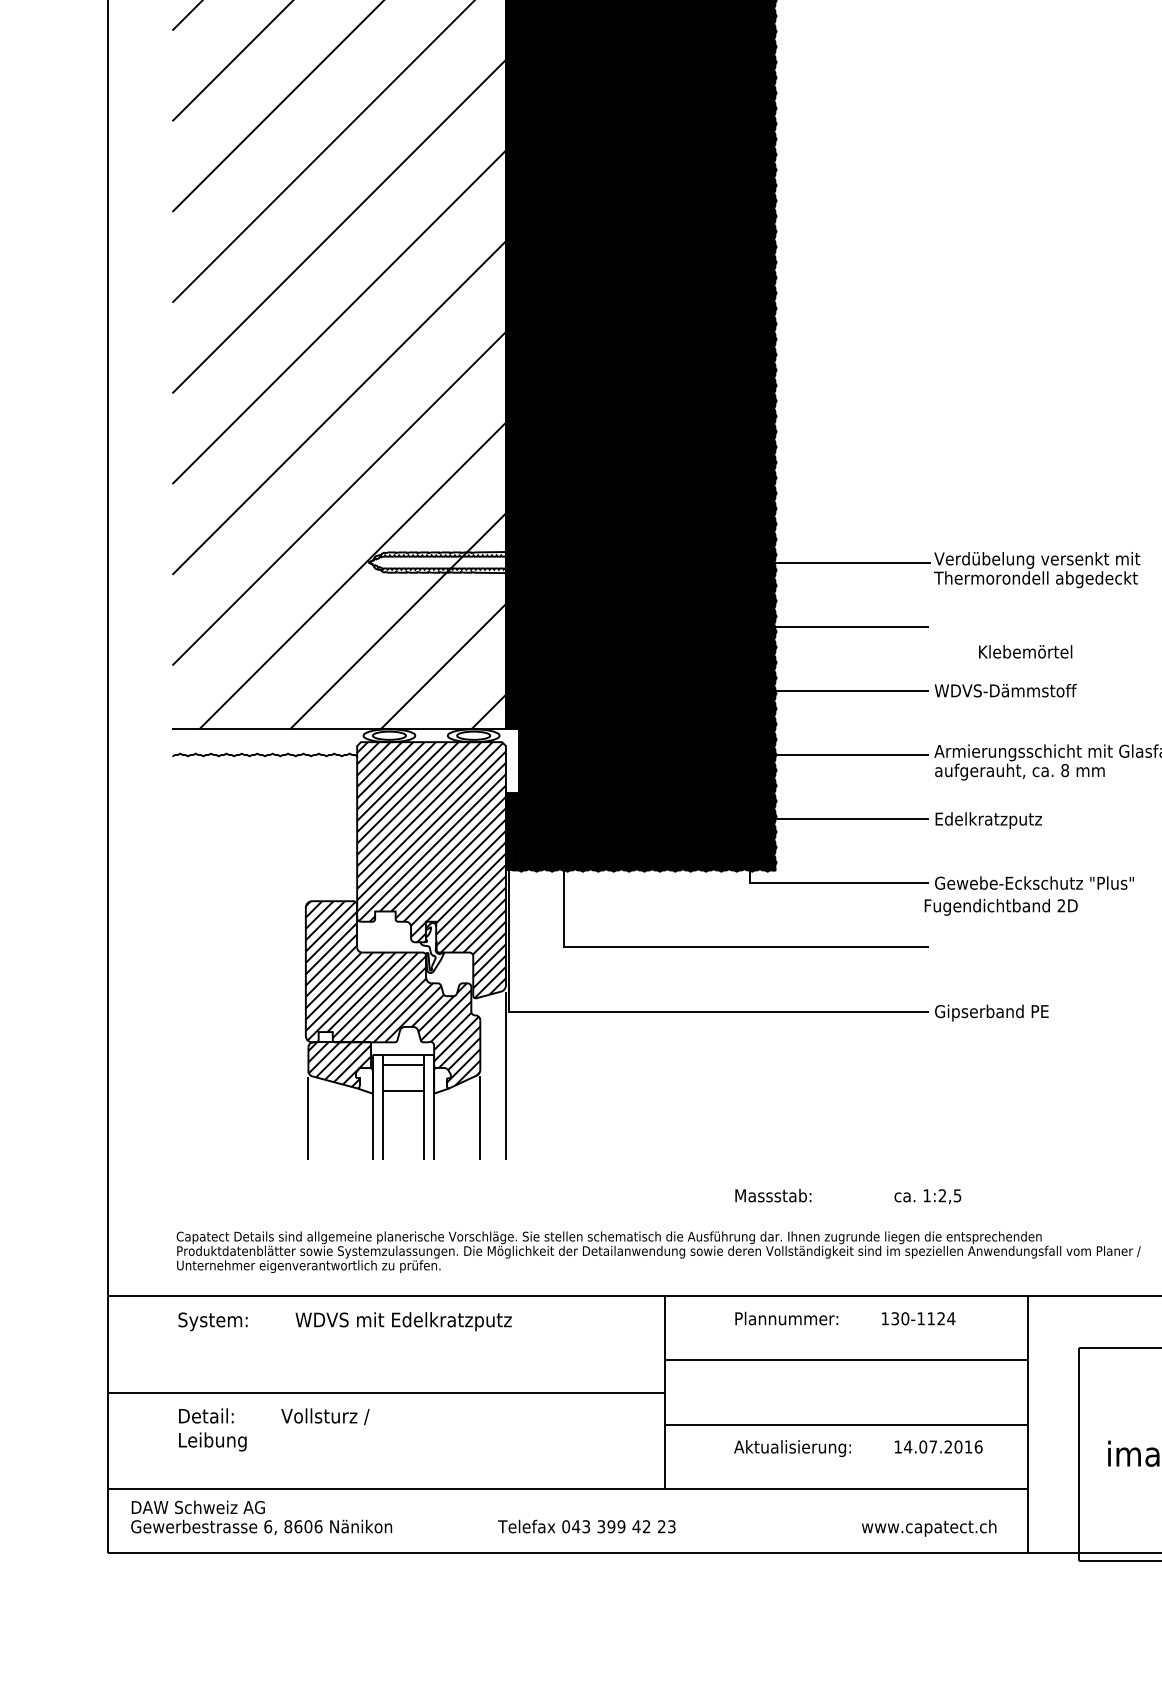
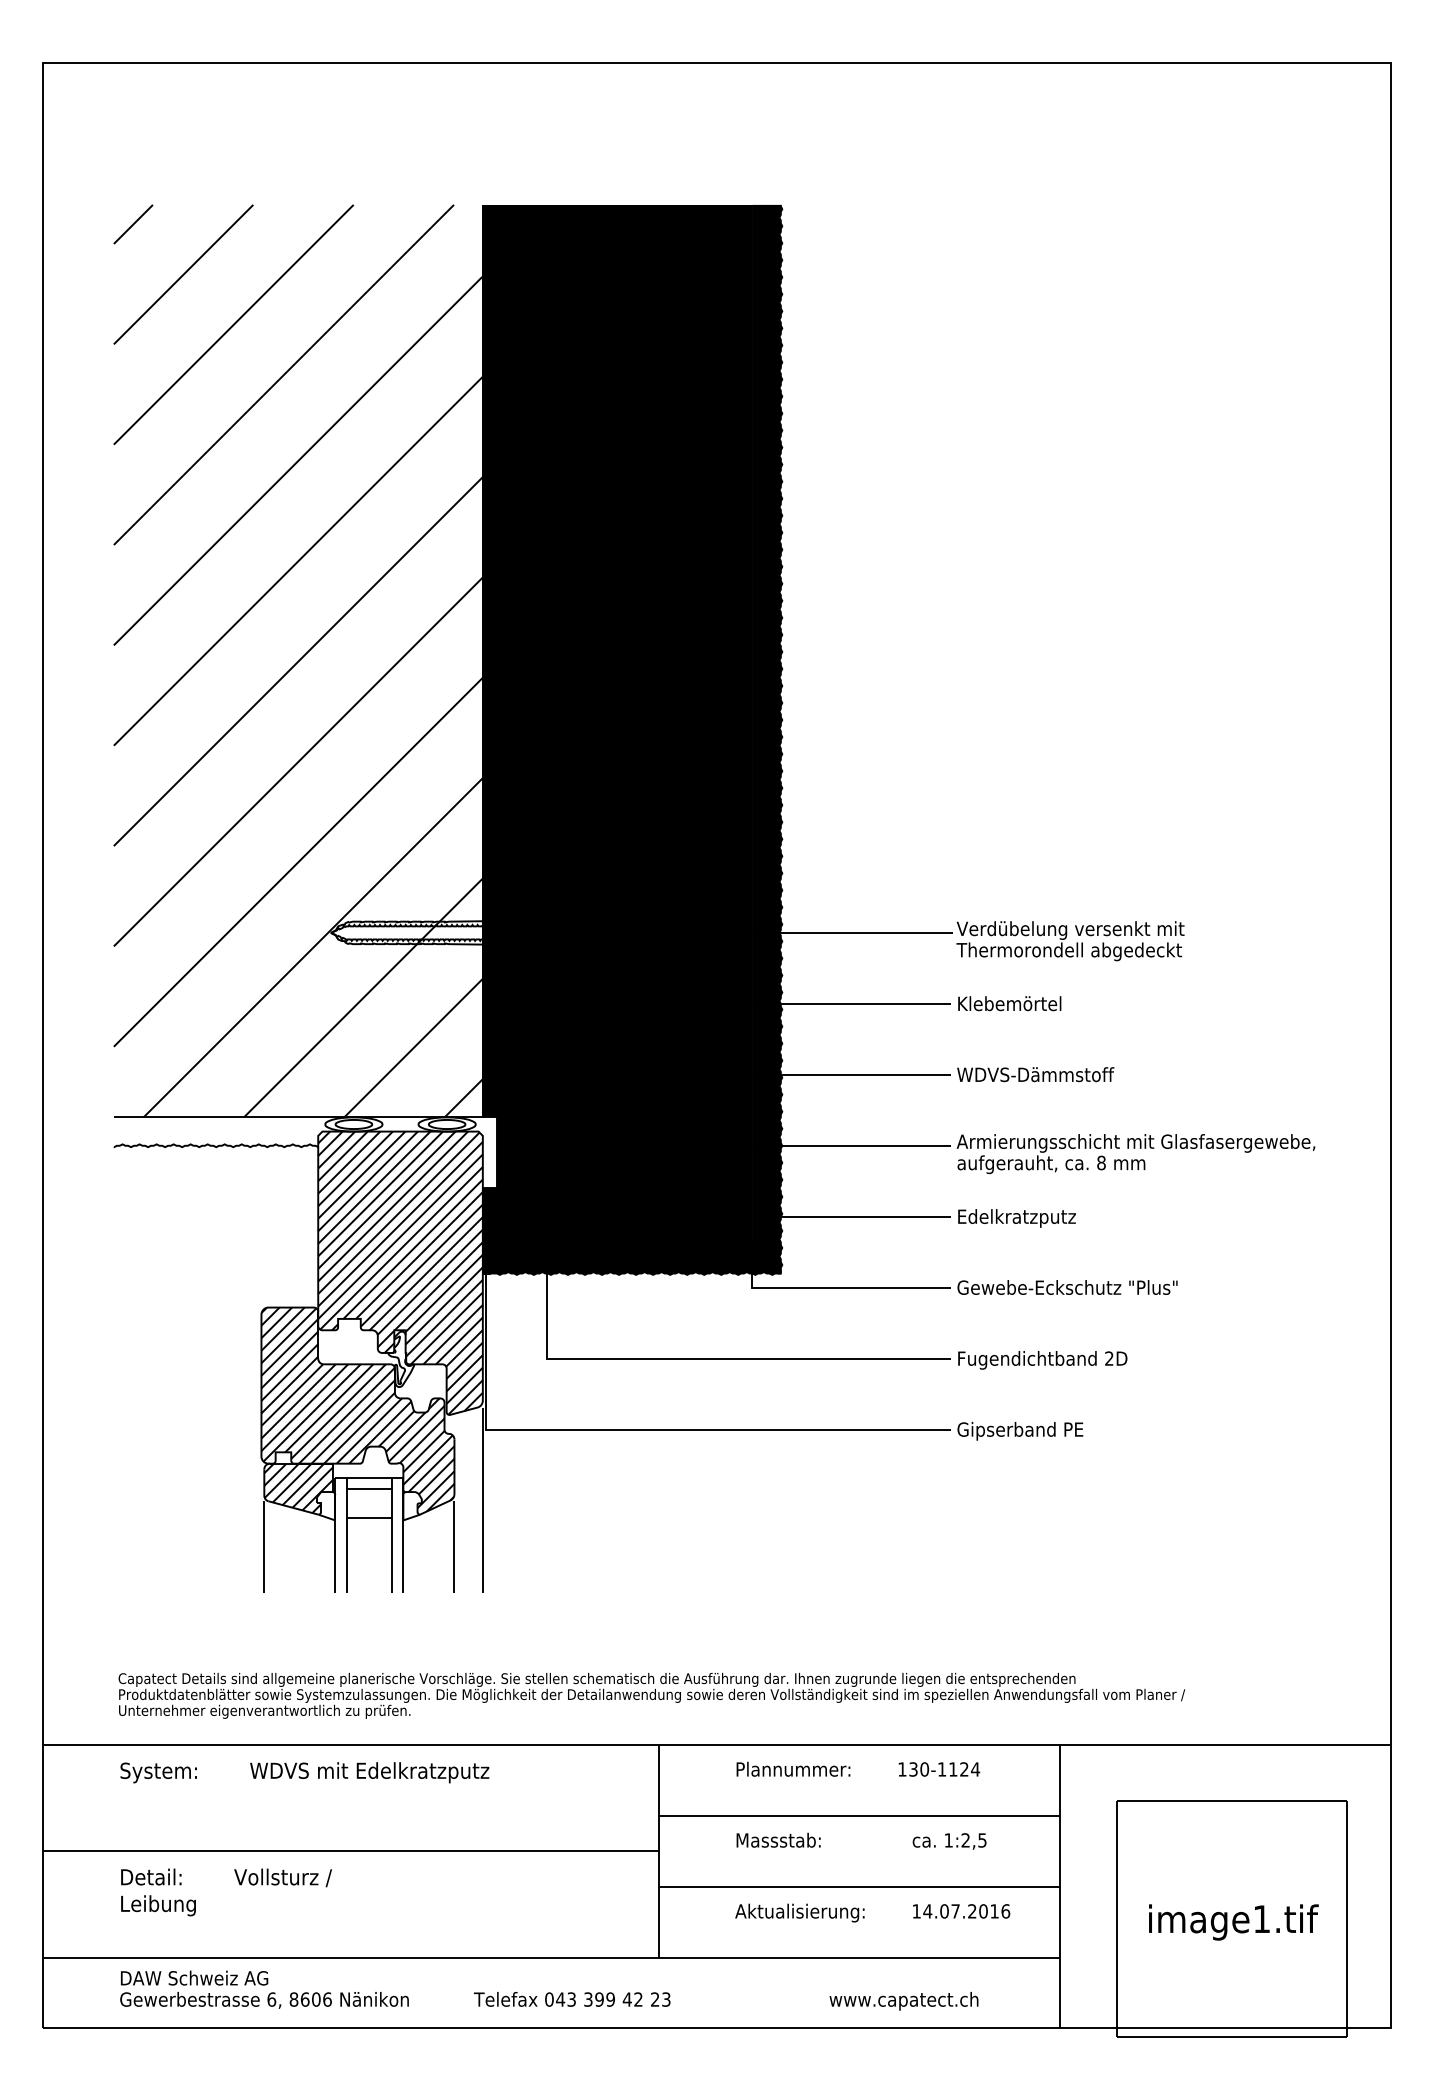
text: (1025, 651) -> (1009, 1003), moved
text: (1000, 907) -> (1042, 1360), moved
text: (848, 1195) -> (861, 1840), moved
text: (261, 1517) -> (264, 1989), moved
text: (928, 1528) -> (903, 2001), moved

